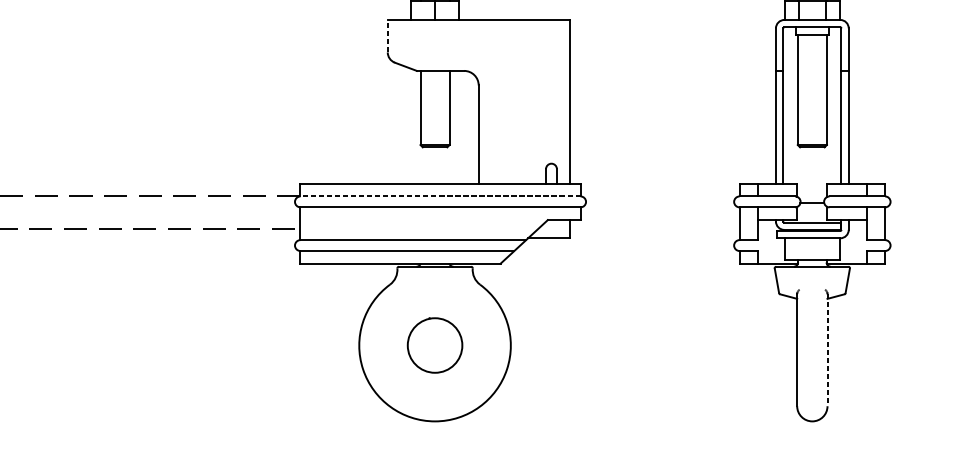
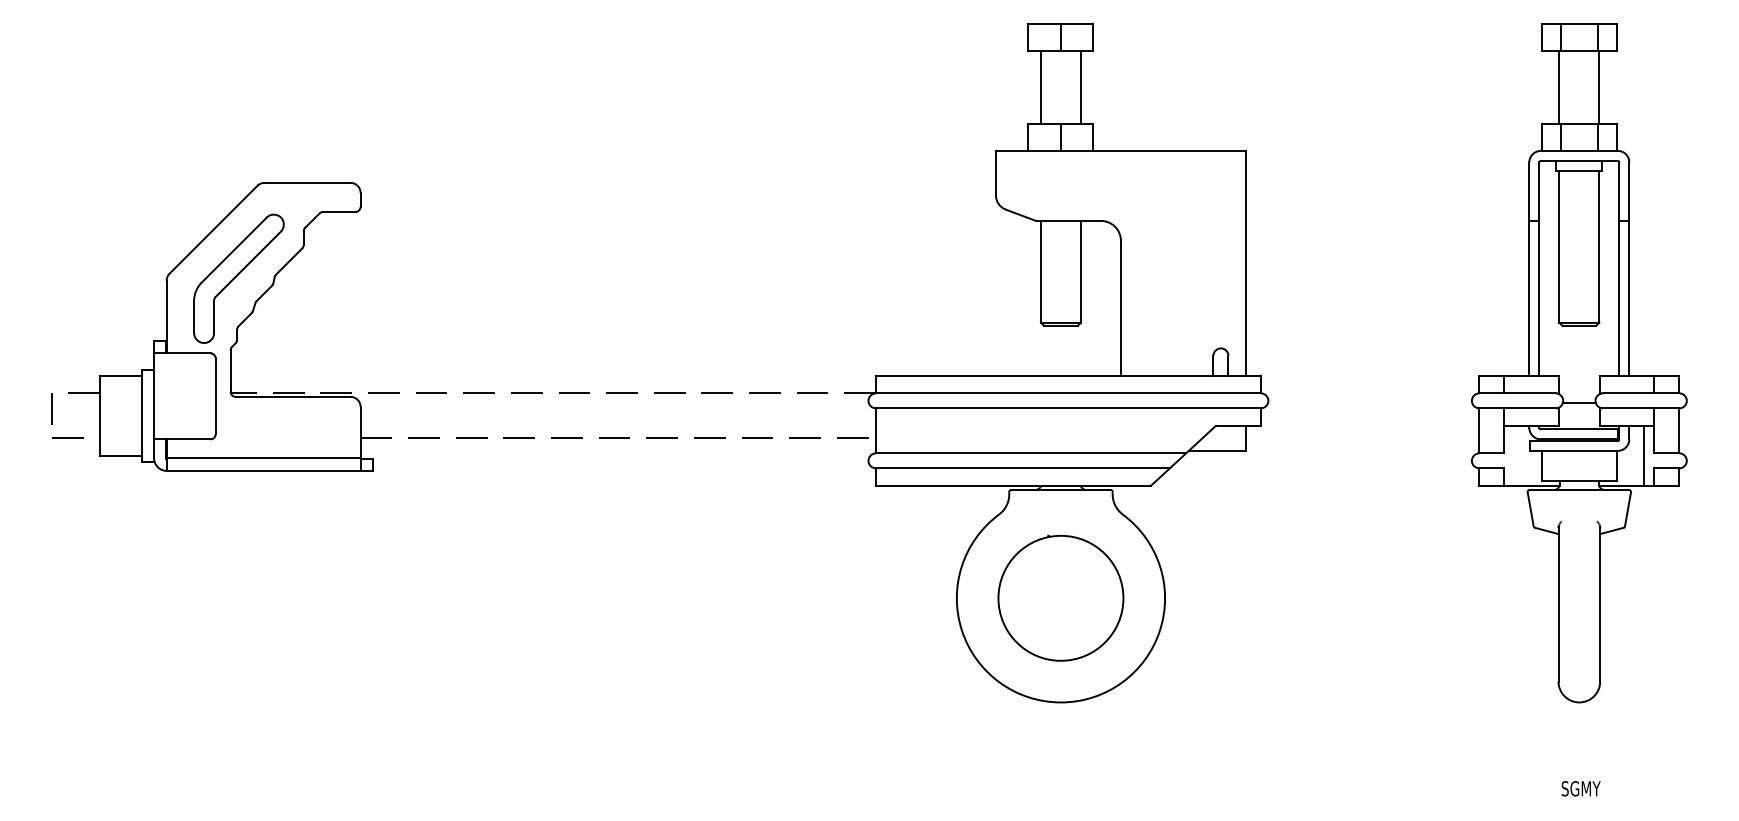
line: (387, 35) -> (995, 172), dashed -> solid
line: (439, 196) -> (1067, 393), dashed -> solid
line: (859, 241) -> (1644, 455), added
part: (434, 345) -> (1060, 597), size x1.67
line: (827, 350) -> (1600, 604), dashed -> solid

